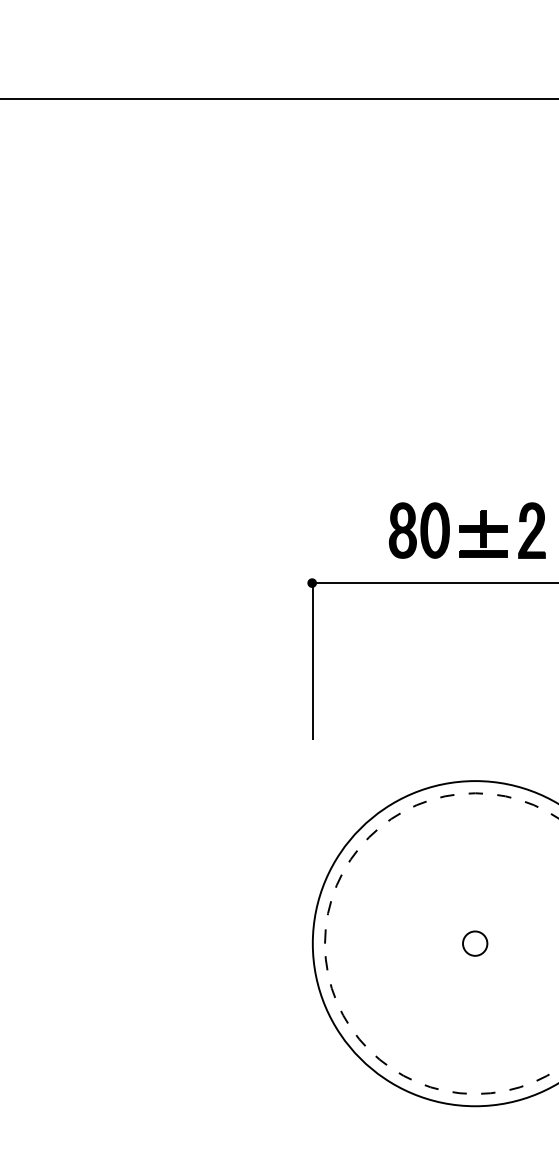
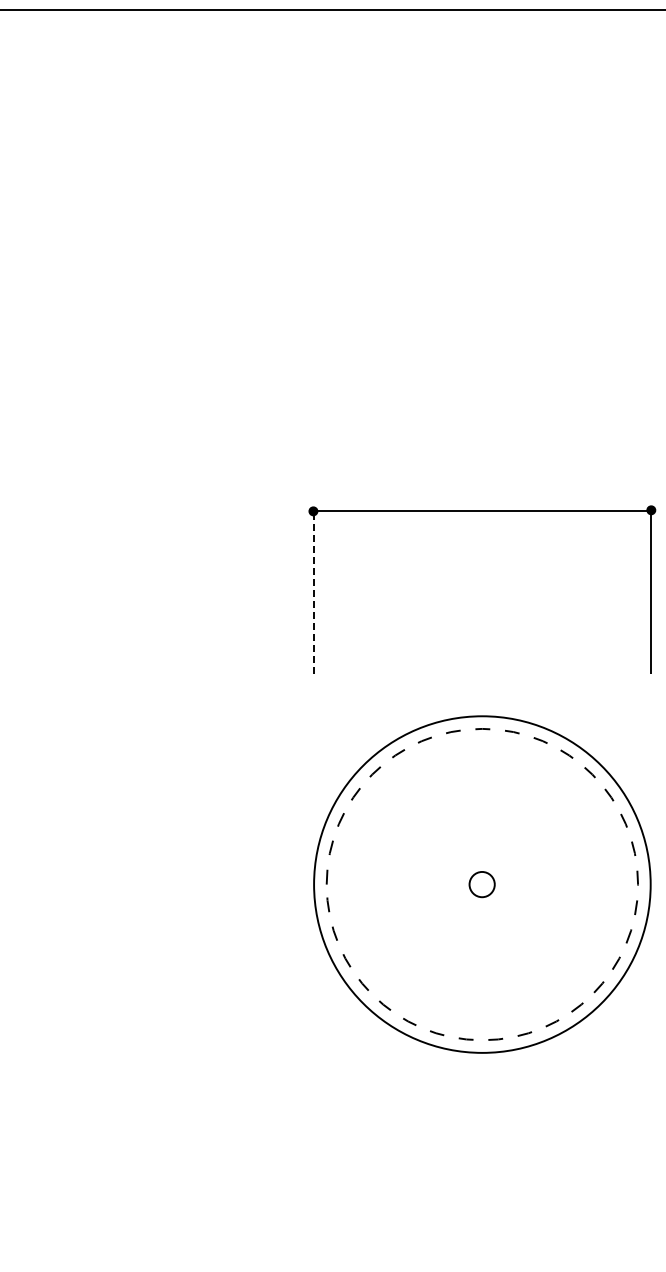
part: (466, 530) -> (473, 456), removed
line: (313, 661) -> (314, 592), solid -> dashed

